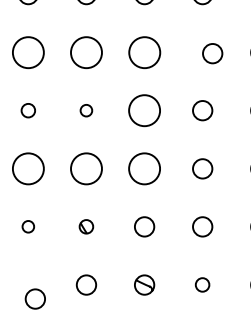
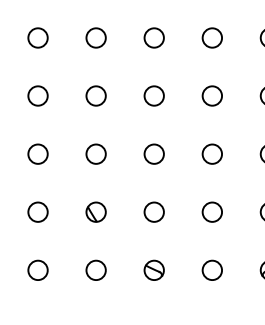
circle: (27, 52) -> (37, 37), size x0.62
circle: (85, 52) -> (95, 37), size x0.62
circle: (143, 52) -> (153, 37), size x0.62
circle: (211, 53) -> (211, 37), moved
circle: (27, 110) -> (37, 95), size x1.43
circle: (85, 110) -> (95, 95), size x1.67
circle: (143, 110) -> (153, 95), size x0.62
circle: (27, 168) -> (37, 153), size x0.62
circle: (85, 168) -> (95, 153), size x0.62
circle: (143, 168) -> (153, 153), size x0.62
circle: (27, 226) -> (37, 211), size x1.67
part: (85, 226) -> (95, 211), size x1.43
circle: (201, 284) -> (211, 269), size x1.43
circle: (34, 298) -> (37, 269), moved

